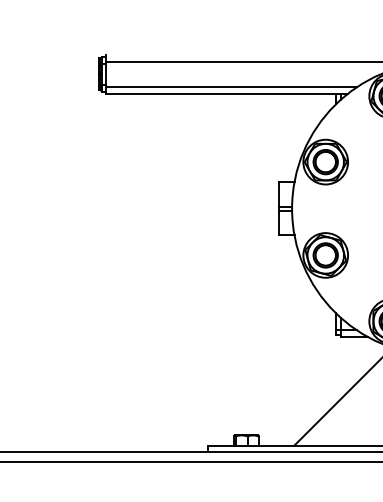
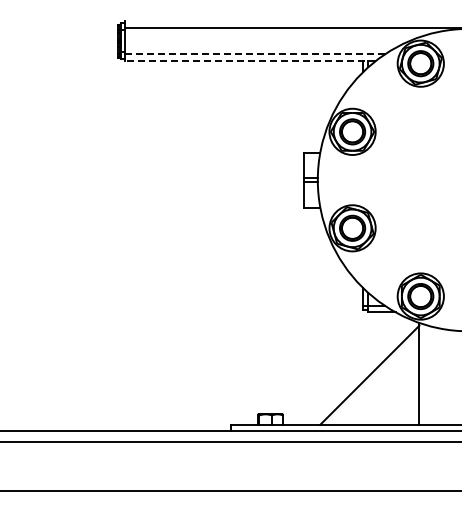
line: (231, 87) -> (255, 54), solid -> dashed
line: (225, 94) -> (249, 61), solid -> dashed

